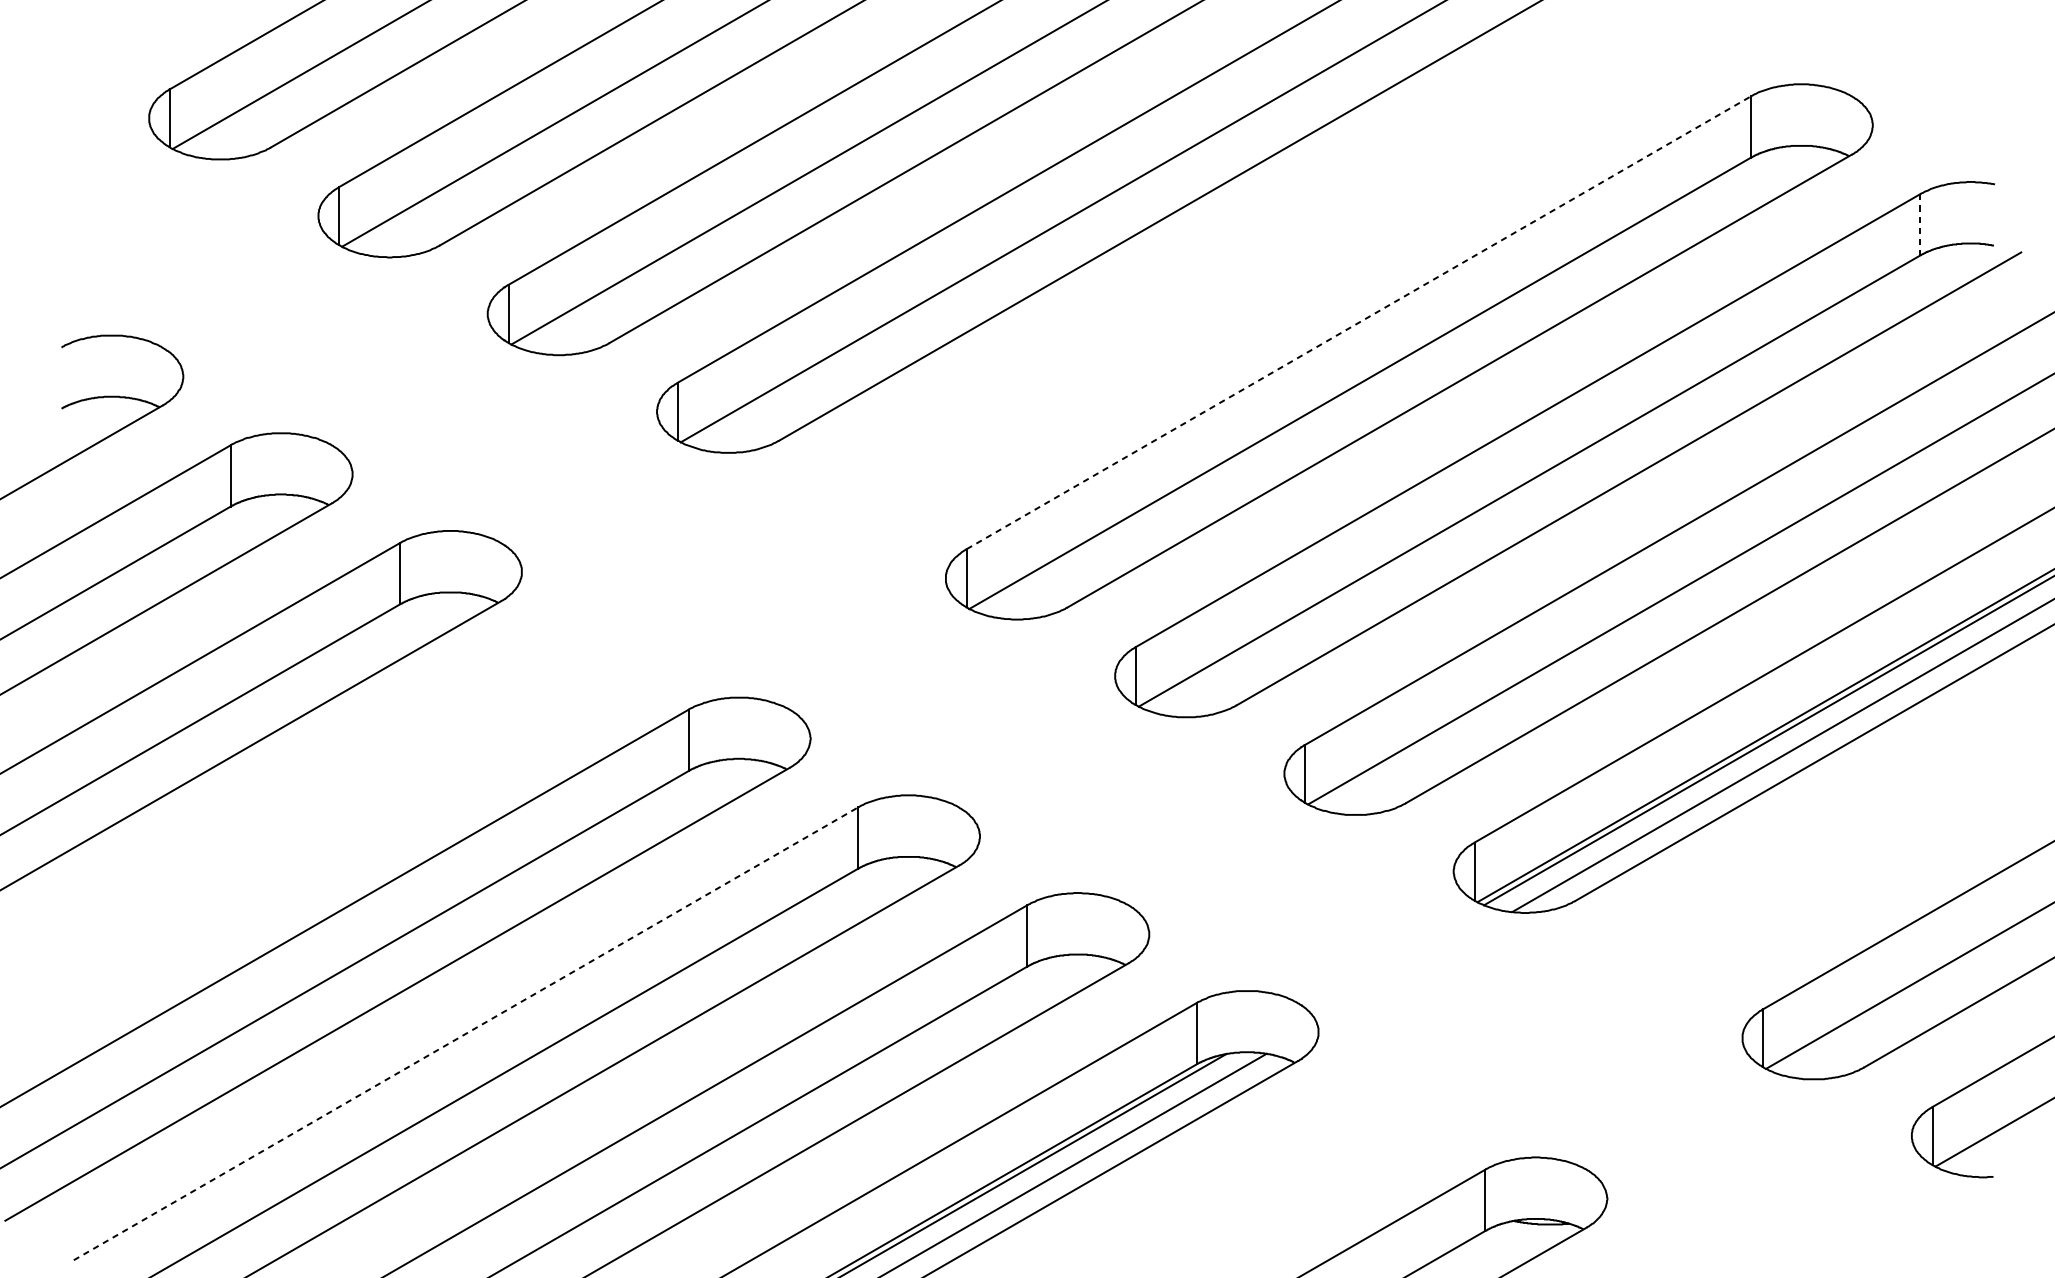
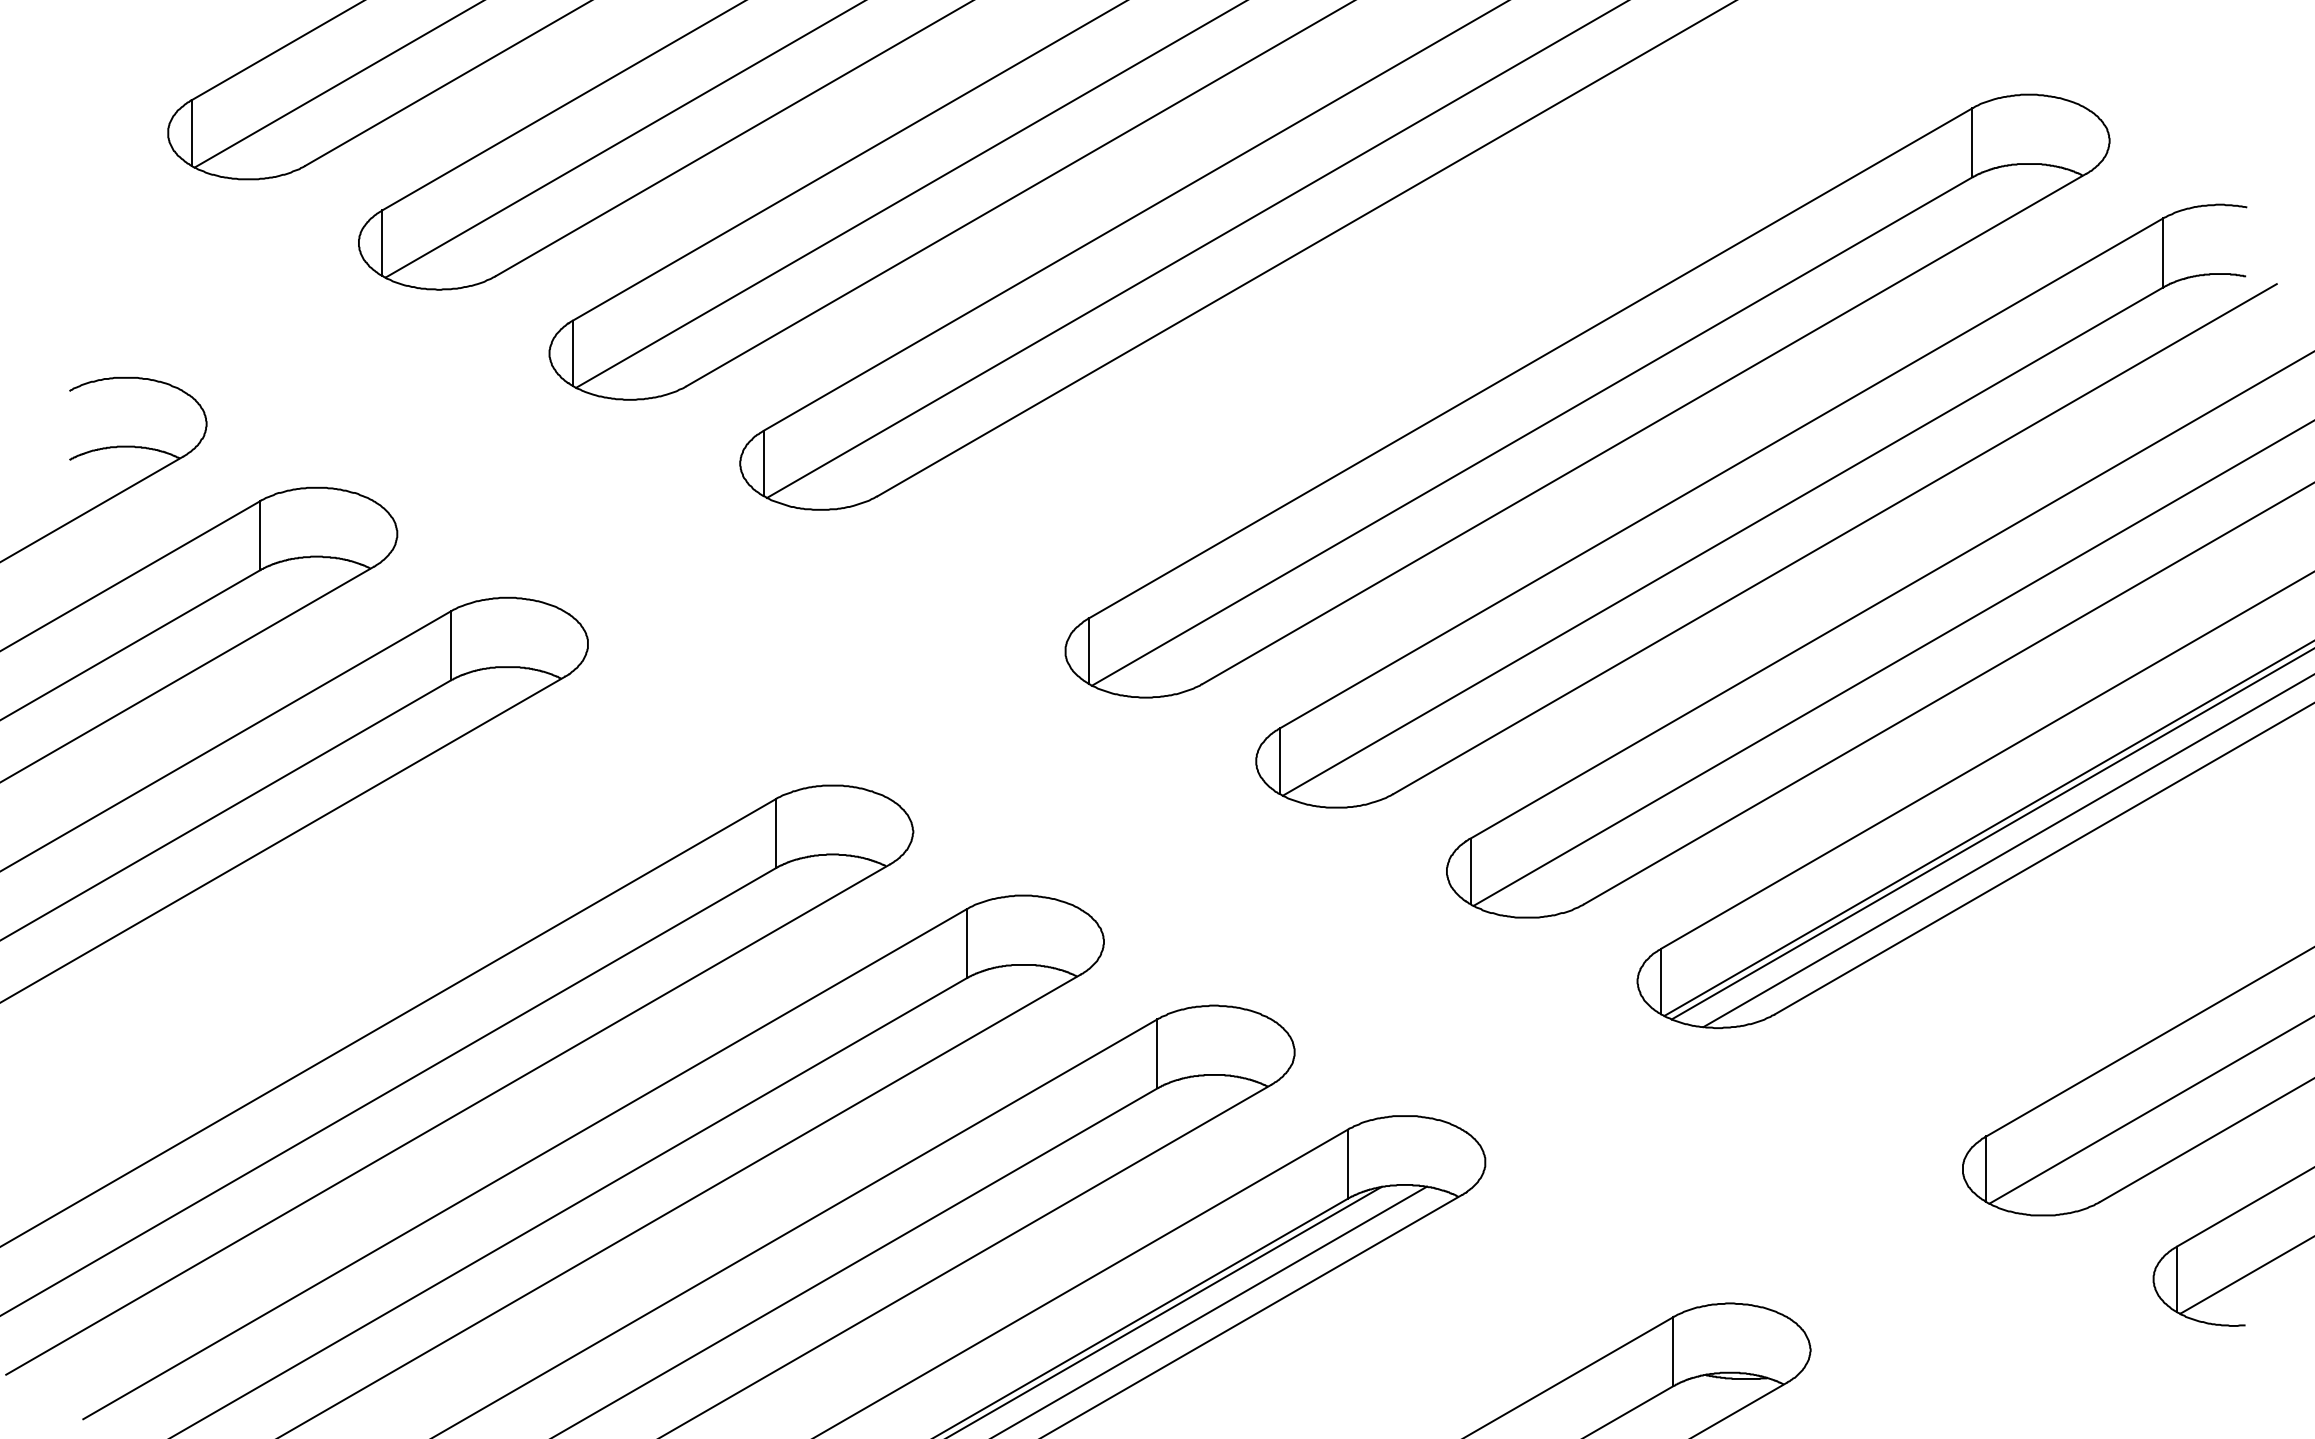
line: (1920, 224) -> (2163, 252), dashed -> solid
line: (1359, 322) -> (1531, 363), dashed -> solid
line: (466, 1034) -> (525, 1164), dashed -> solid

